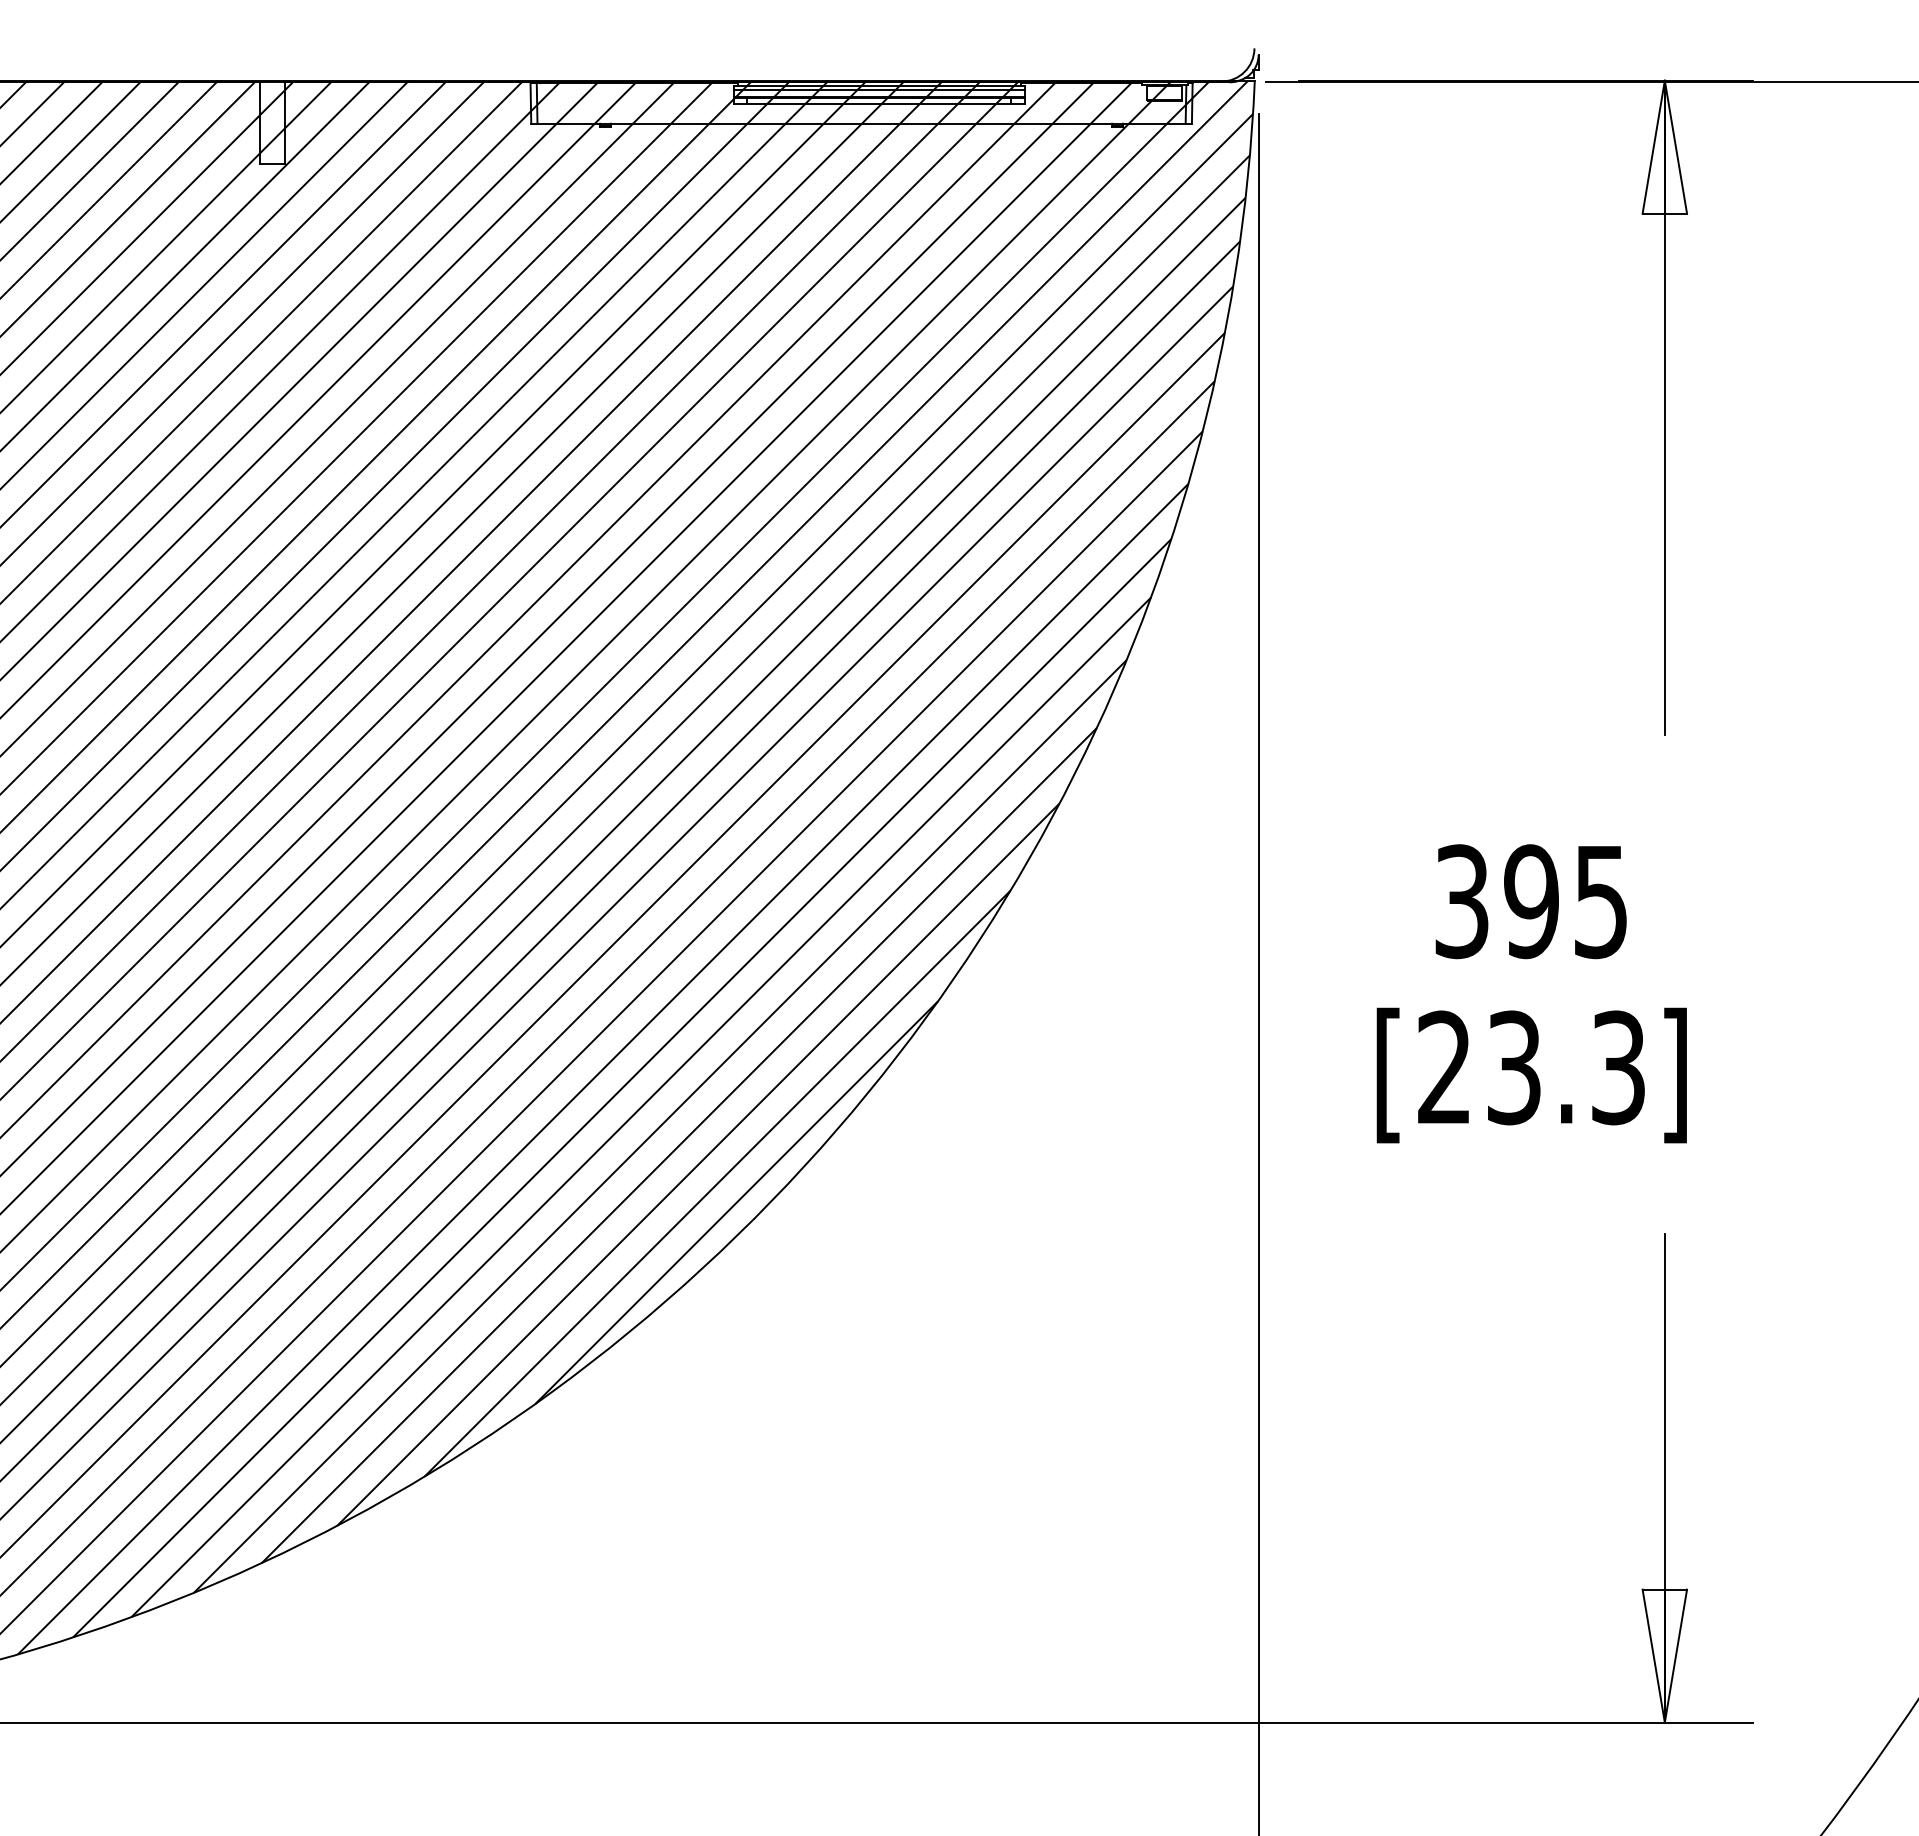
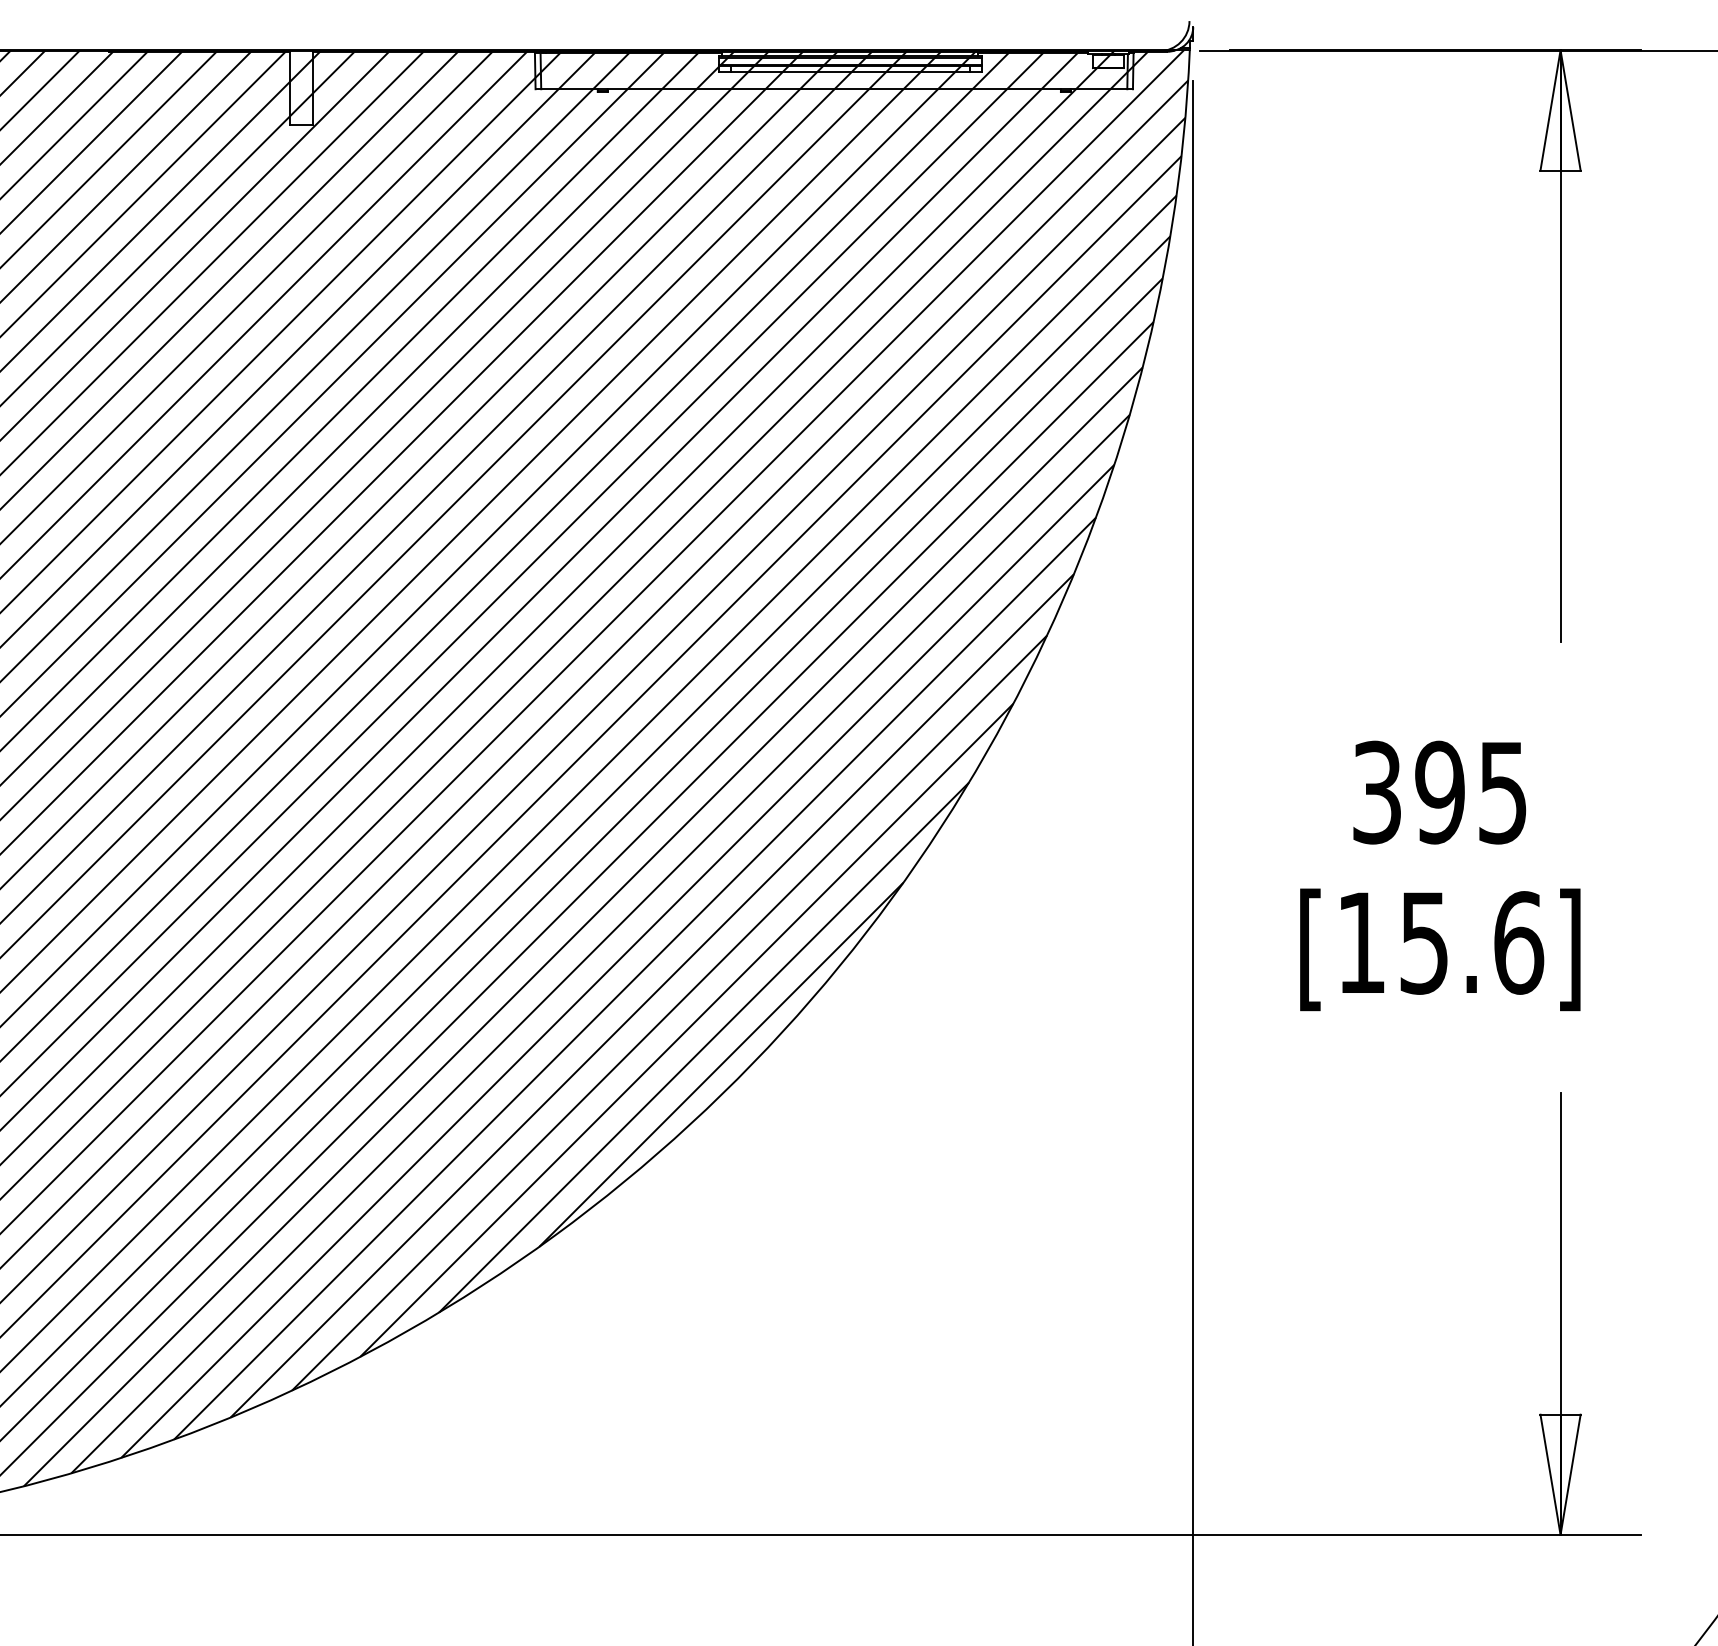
text: (1532, 1067) -> (1440, 942), [23.3] -> [15.6]

